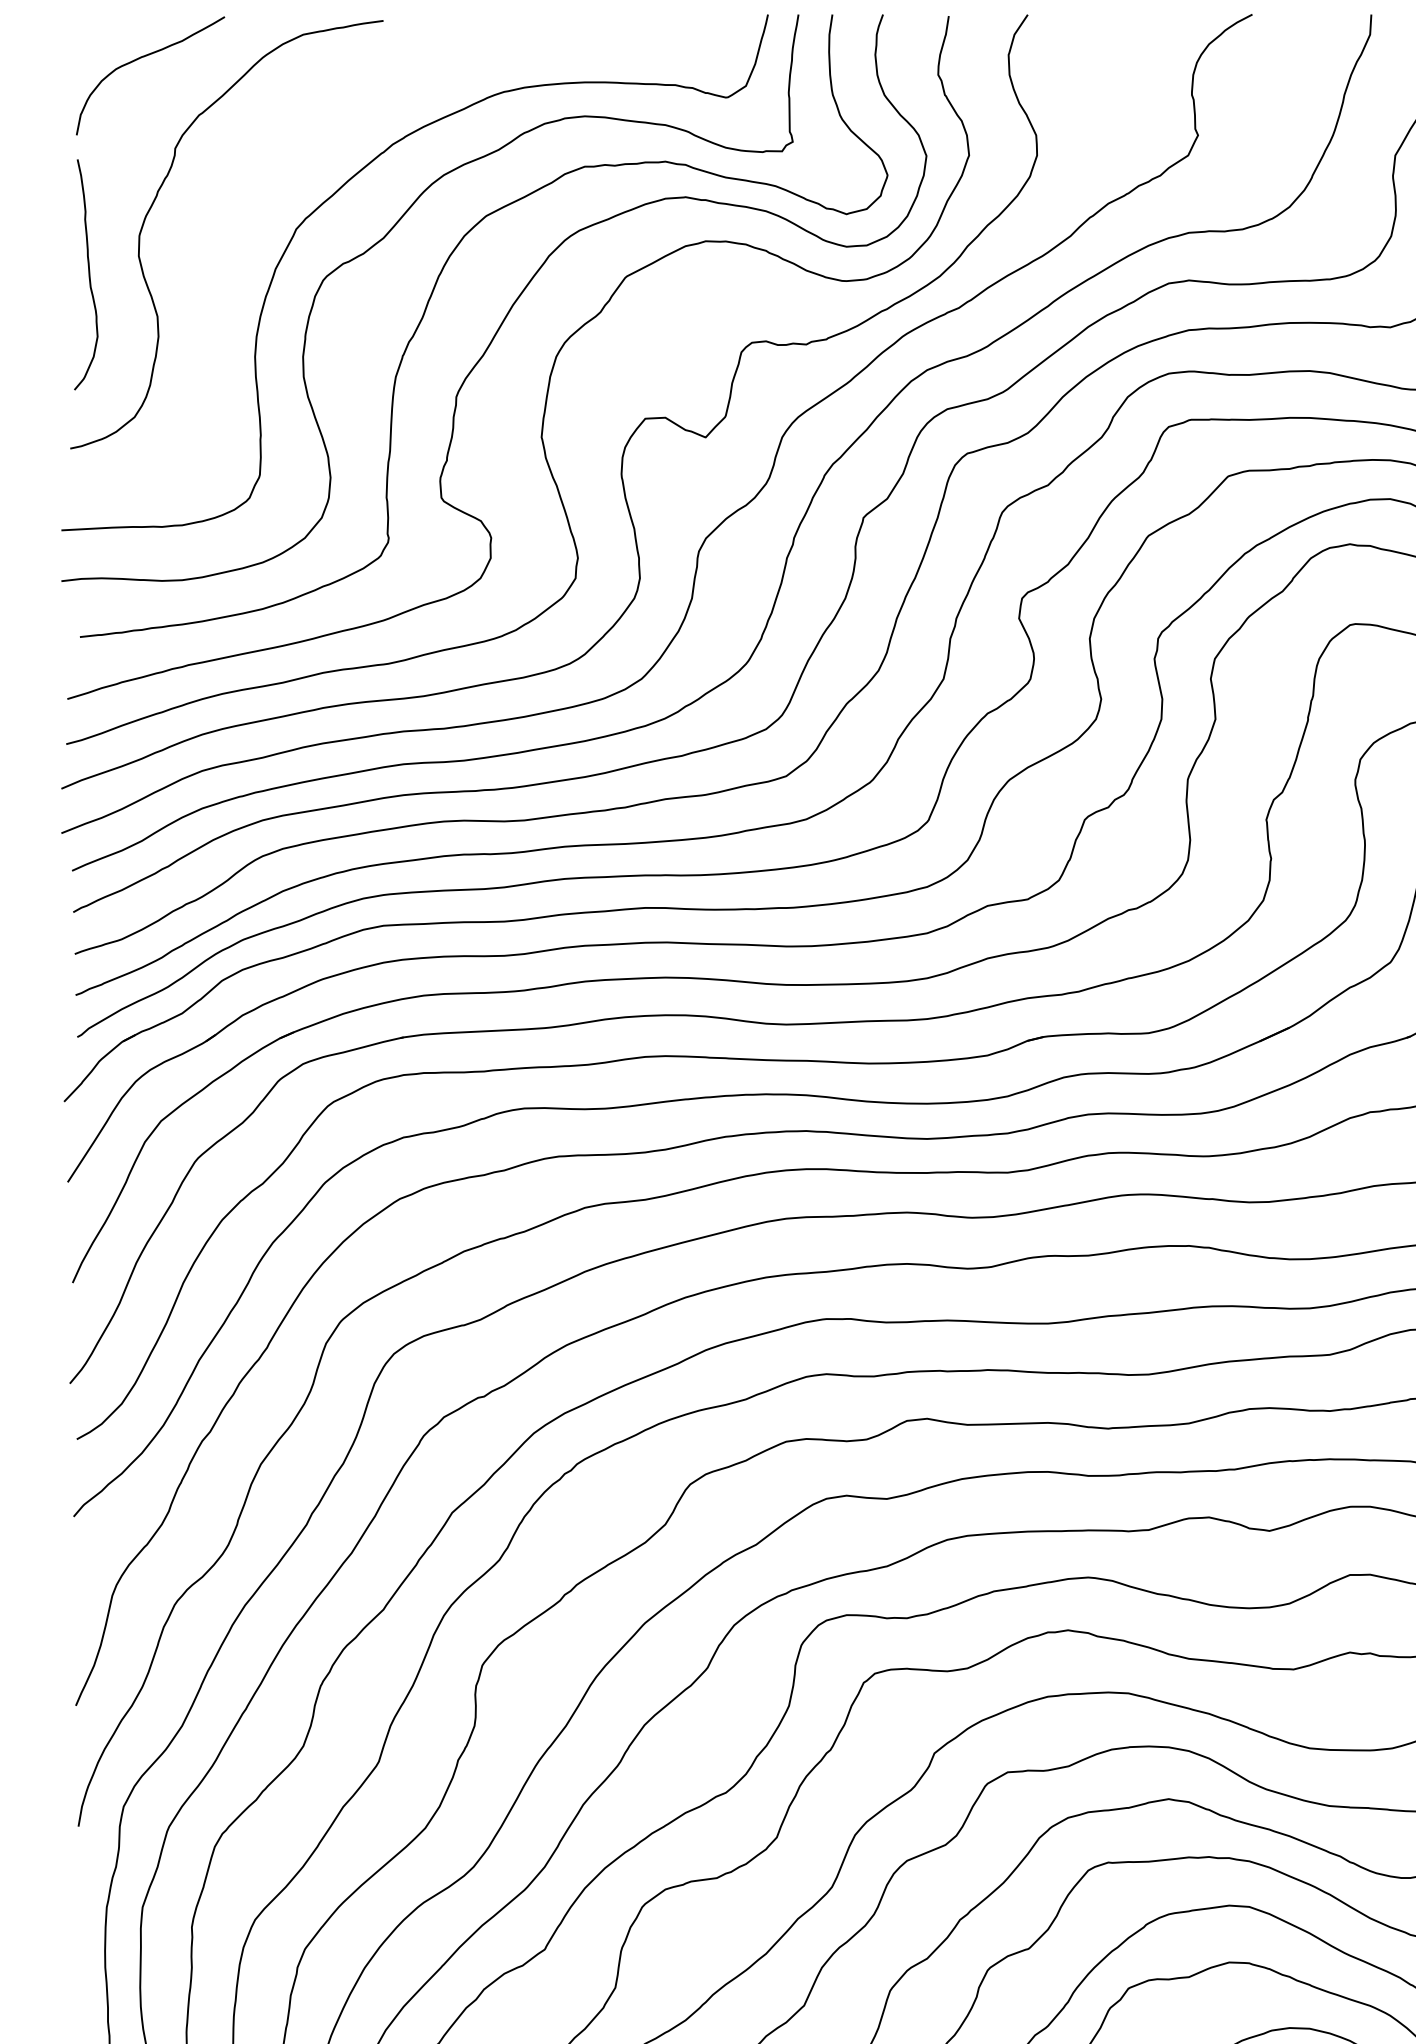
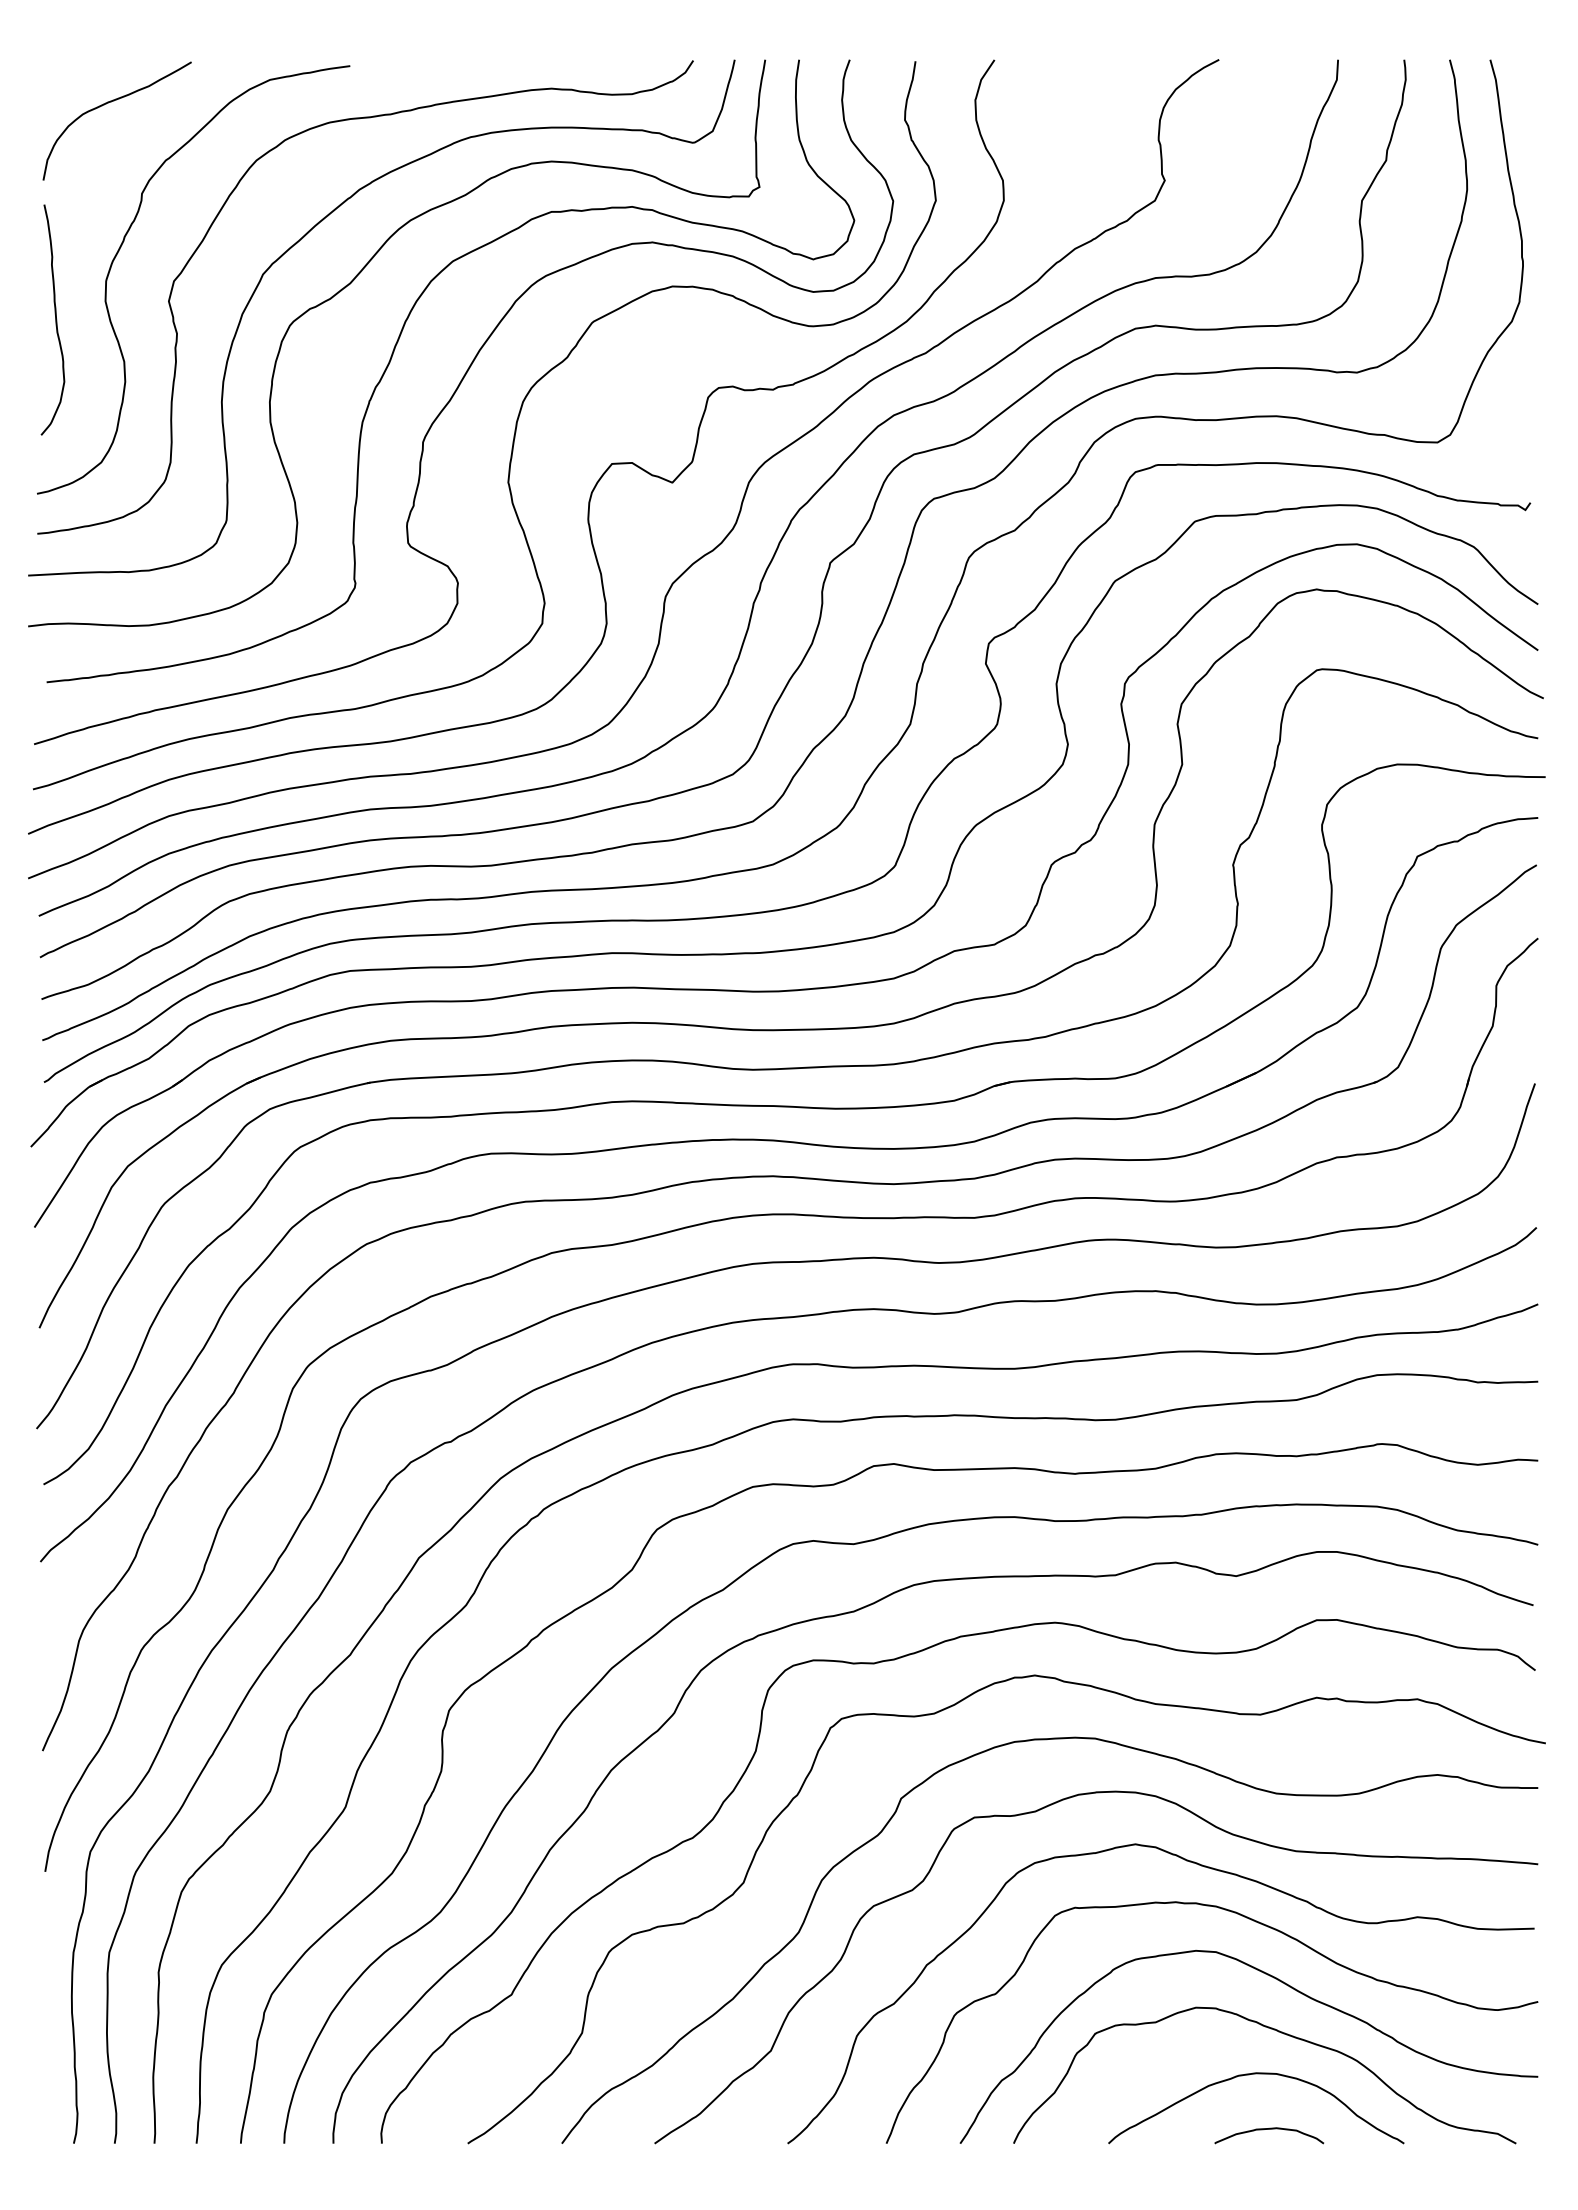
curve: (257, 161) -> (224, 206), added

